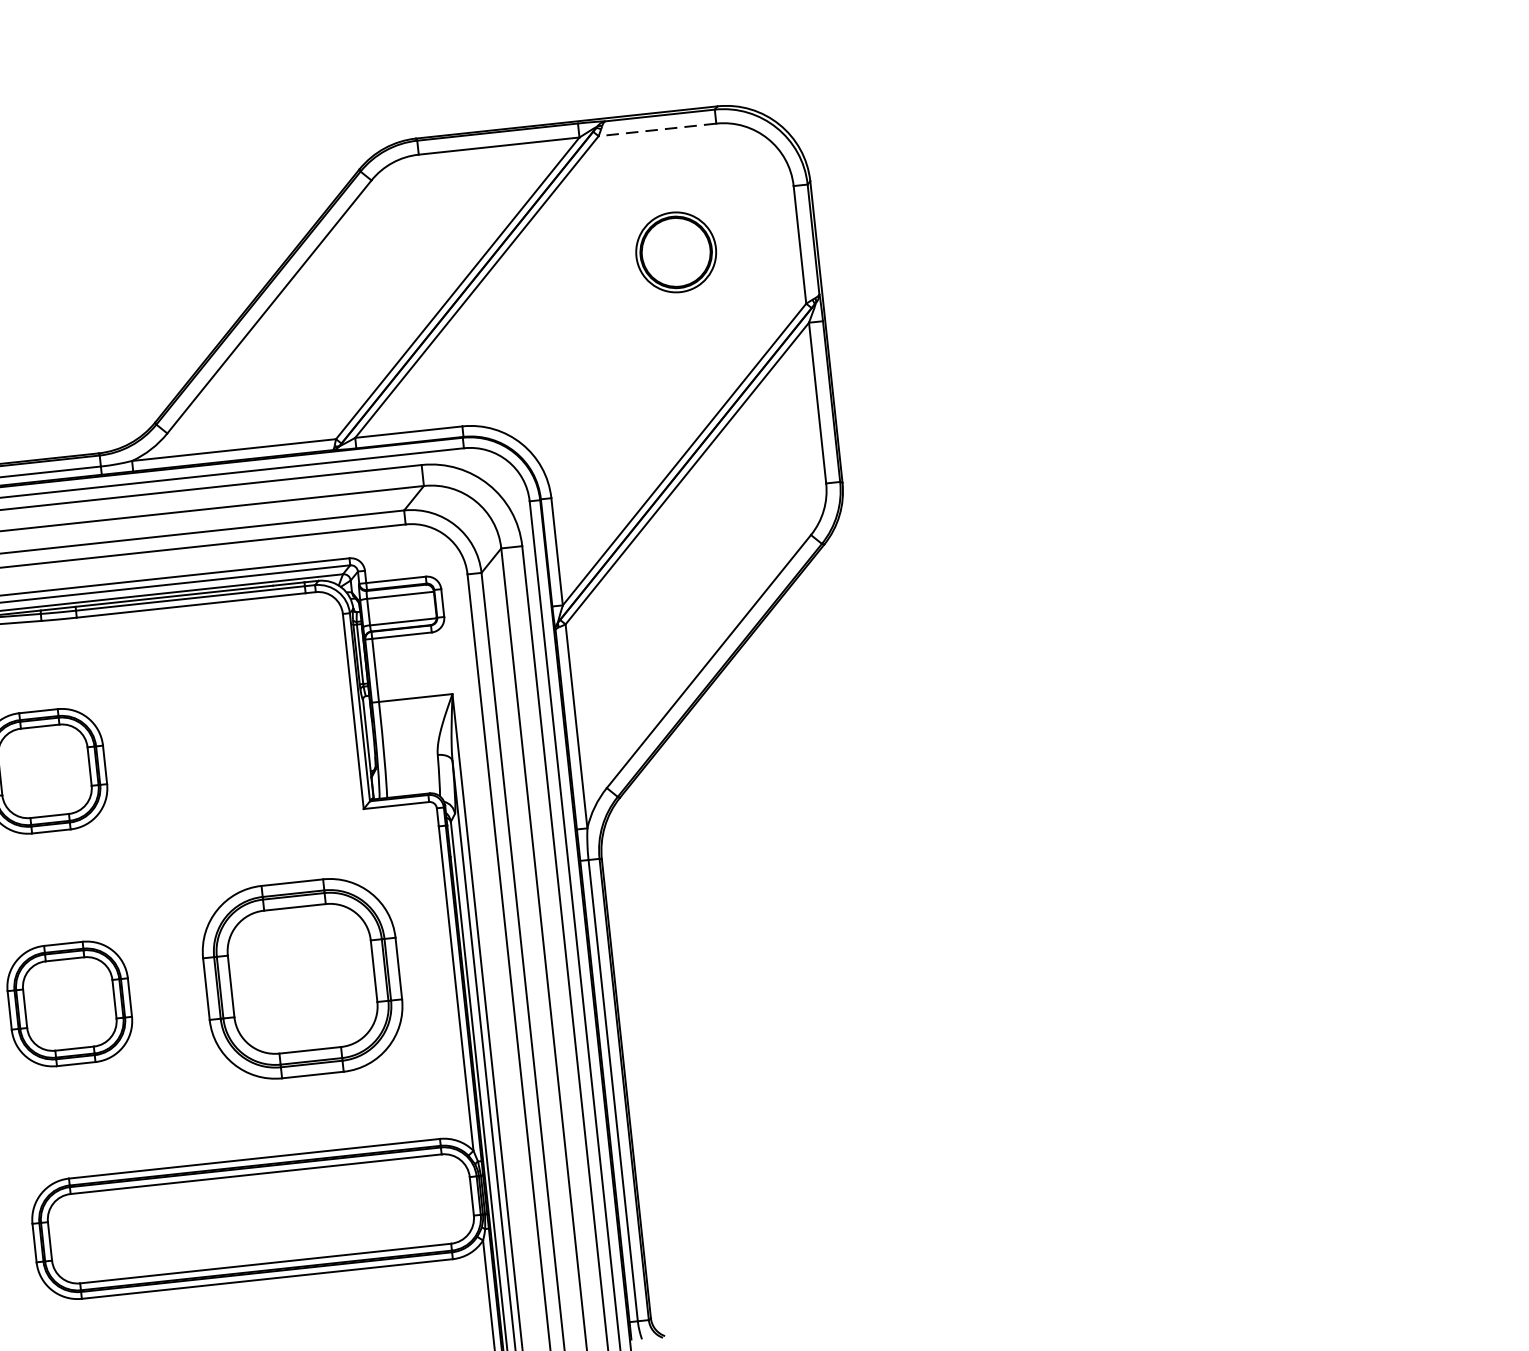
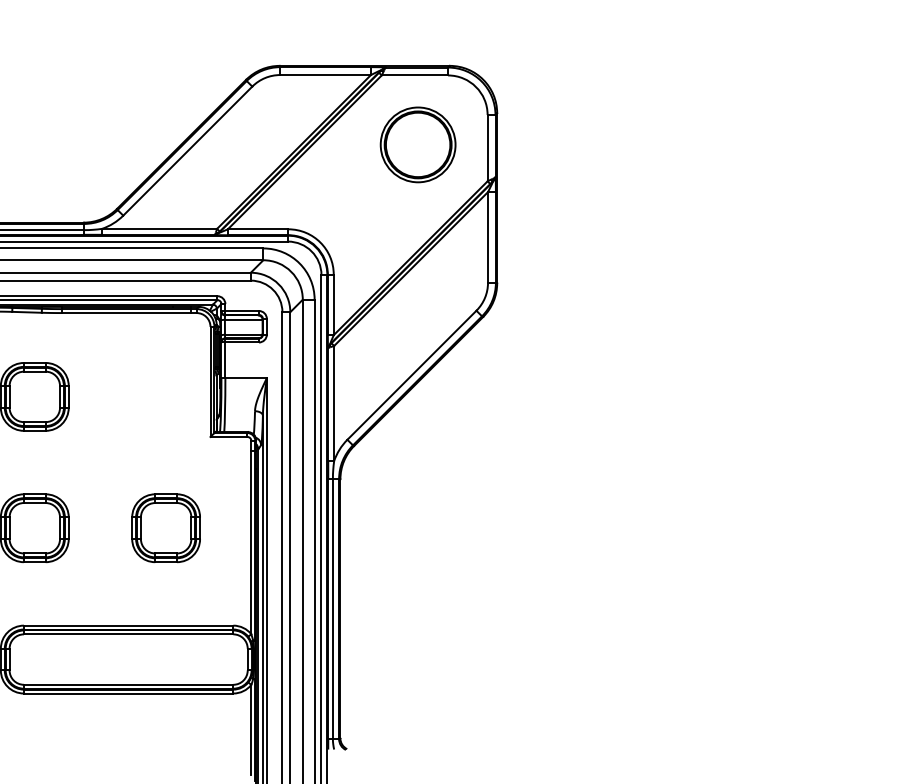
line: (656, 130) -> (414, 75), dashed -> solid
part: (675, 251) -> (417, 144), size x1.67
part: (301, 979) -> (165, 528), size x0.62

